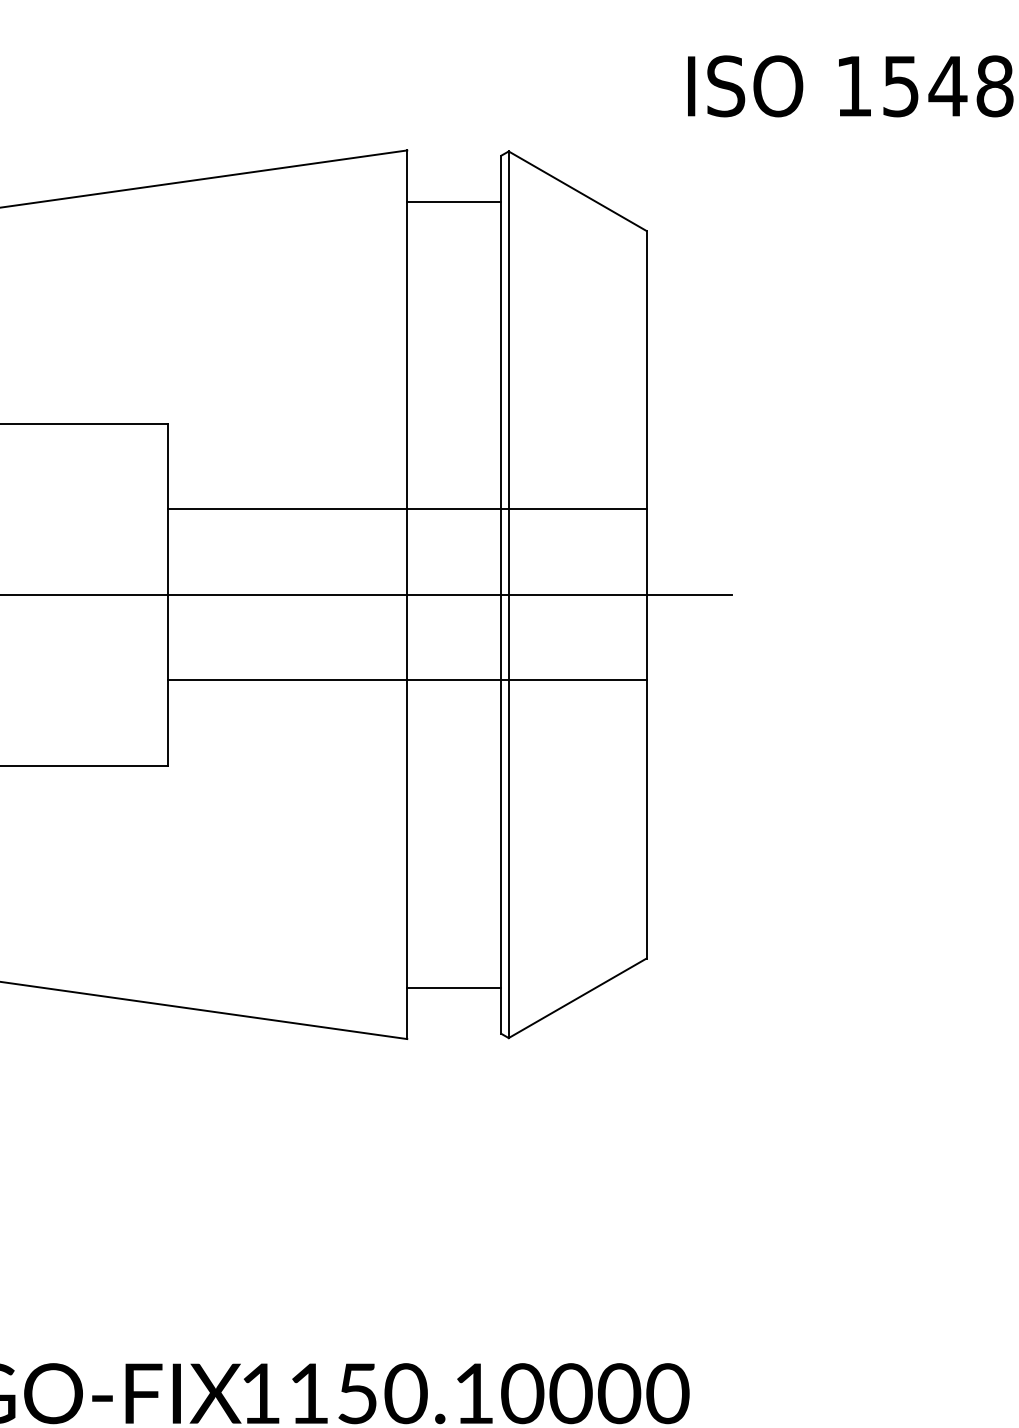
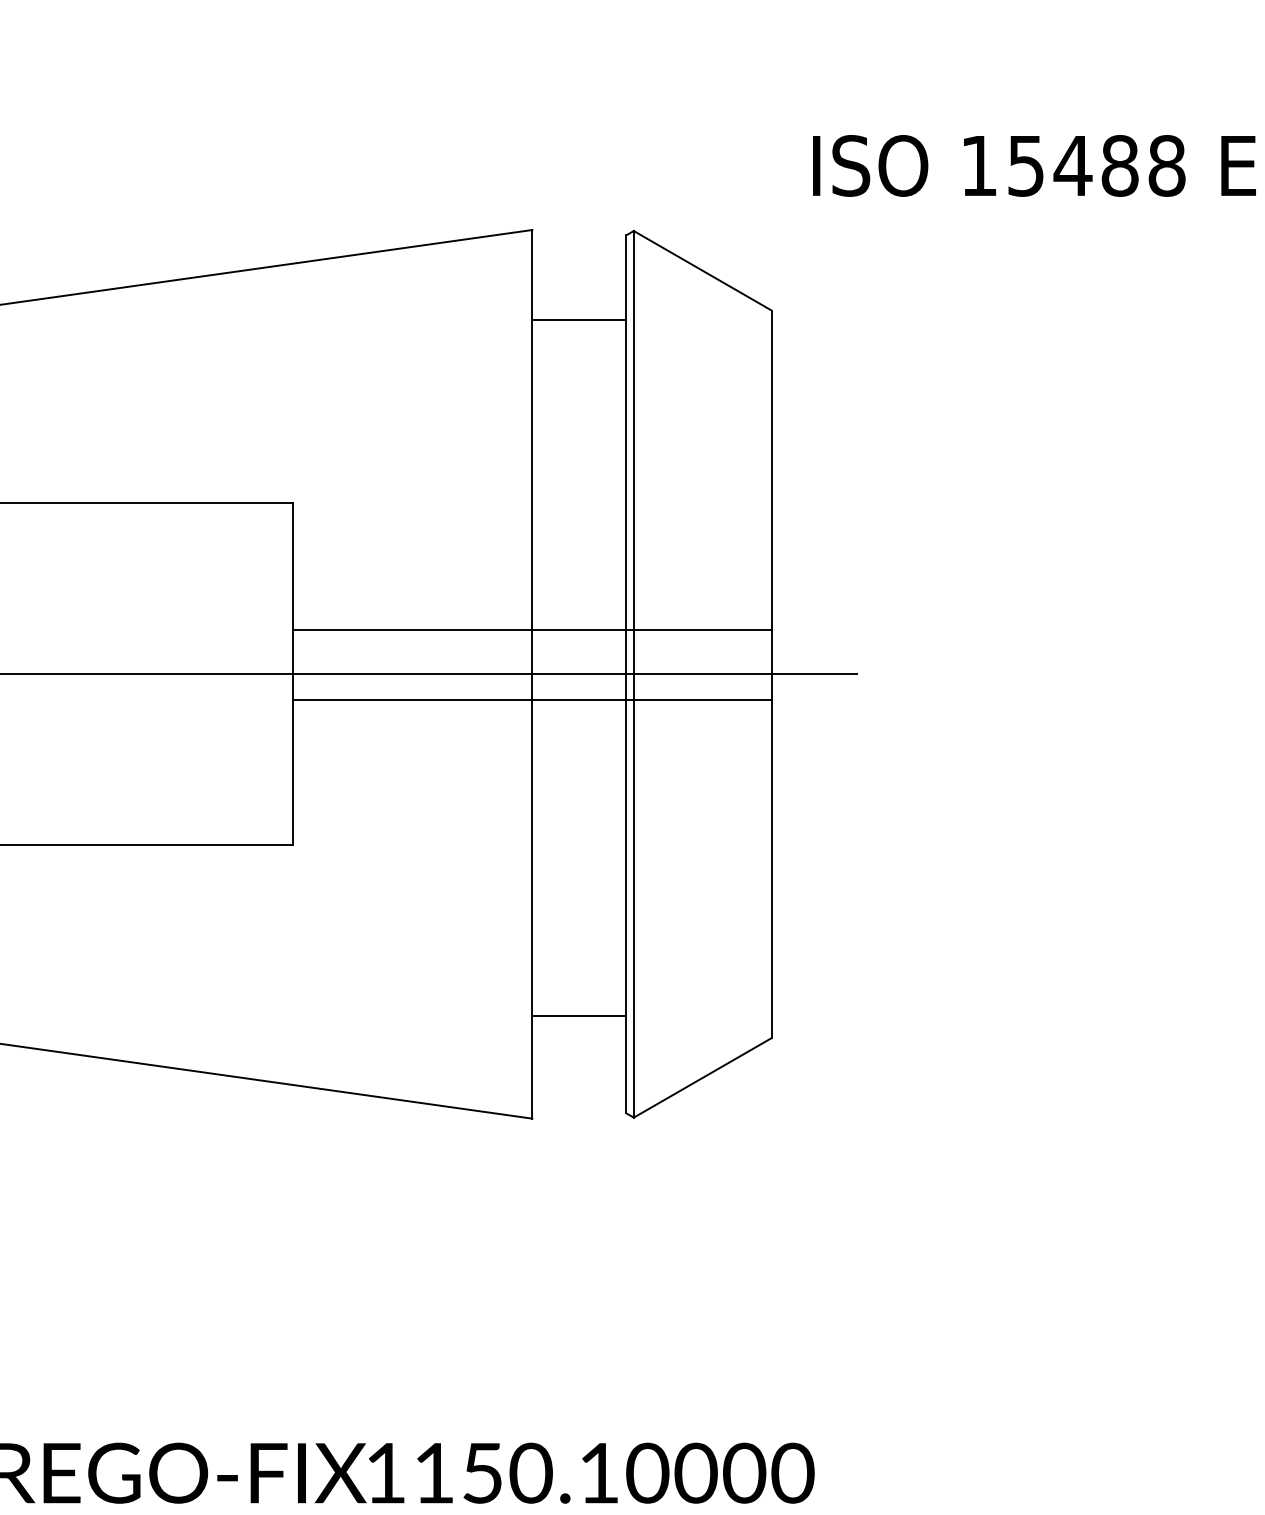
line: (454, 201) -> (579, 320), moved
line: (407, 508) -> (532, 629), moved
line: (407, 679) -> (532, 699), moved
line: (454, 987) -> (579, 1016), moved

